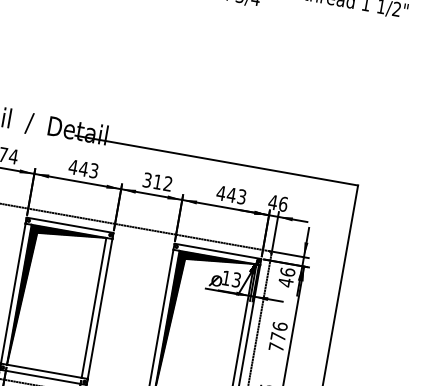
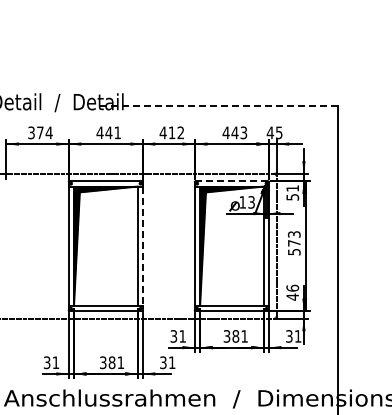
line: (216, 160) -> (217, 106), solid -> dashed
text: (93, 170) -> (117, 132), 443 -> 441
text: (146, 179) -> (162, 132), 312 -> 412
text: (282, 203) -> (278, 132), 46 -> 45
line: (217, 251) -> (231, 181), solid -> dashed
text: (286, 276) -> (292, 192), 46 -> 51
line: (99, 309) -> (142, 246), solid -> dashed
text: (277, 336) -> (293, 243), 776 -> 573

